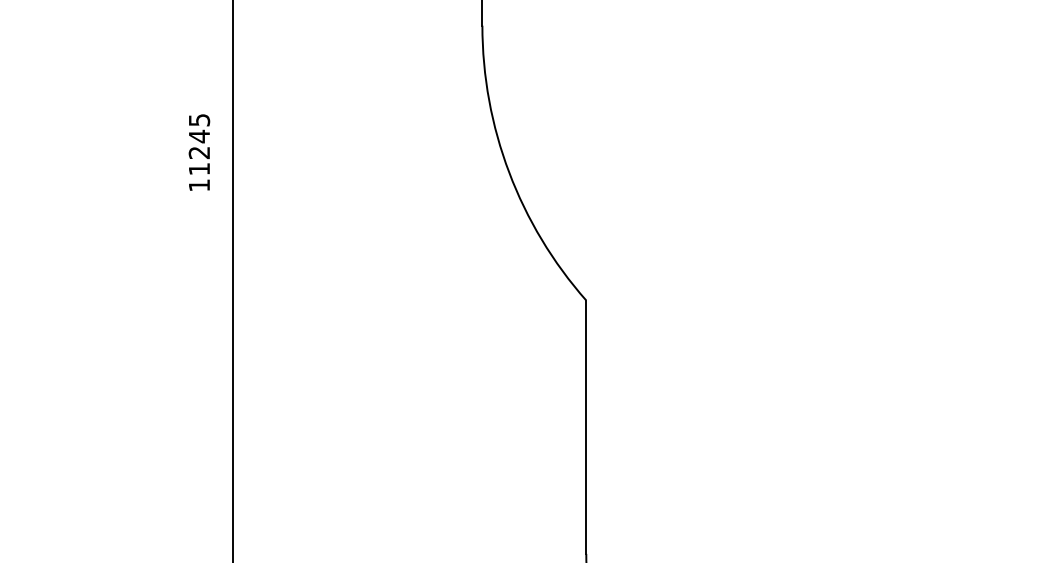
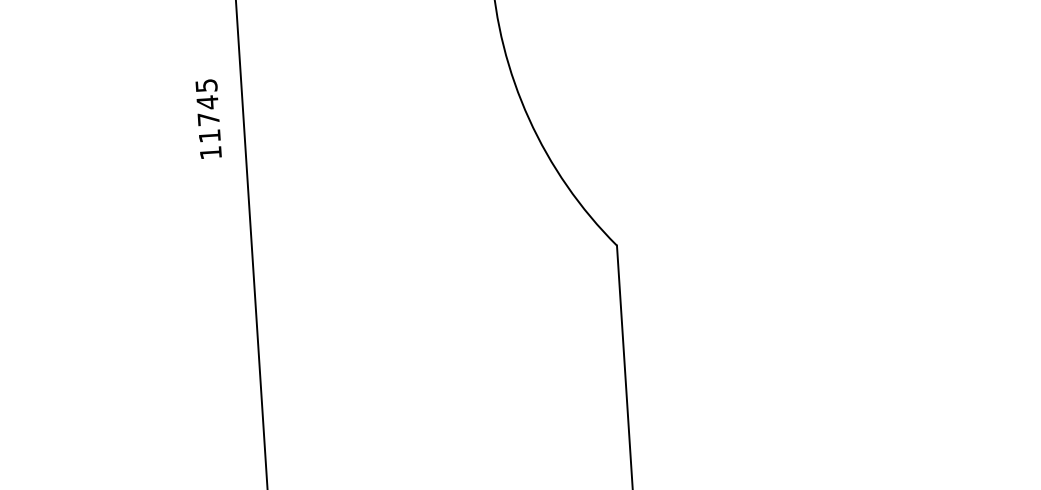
text: (198, 152) -> (207, 119), 11245 -> 11745

